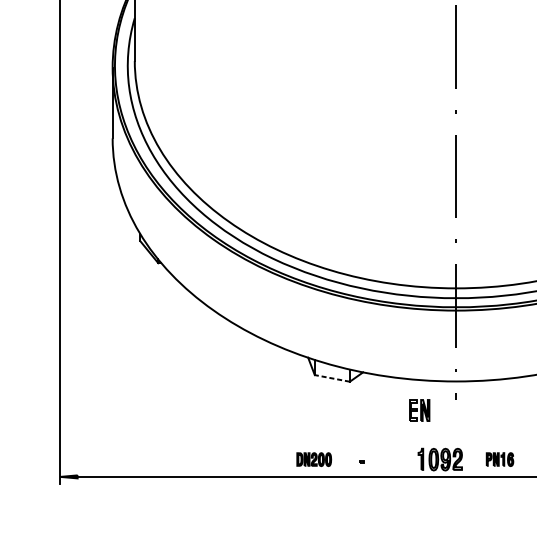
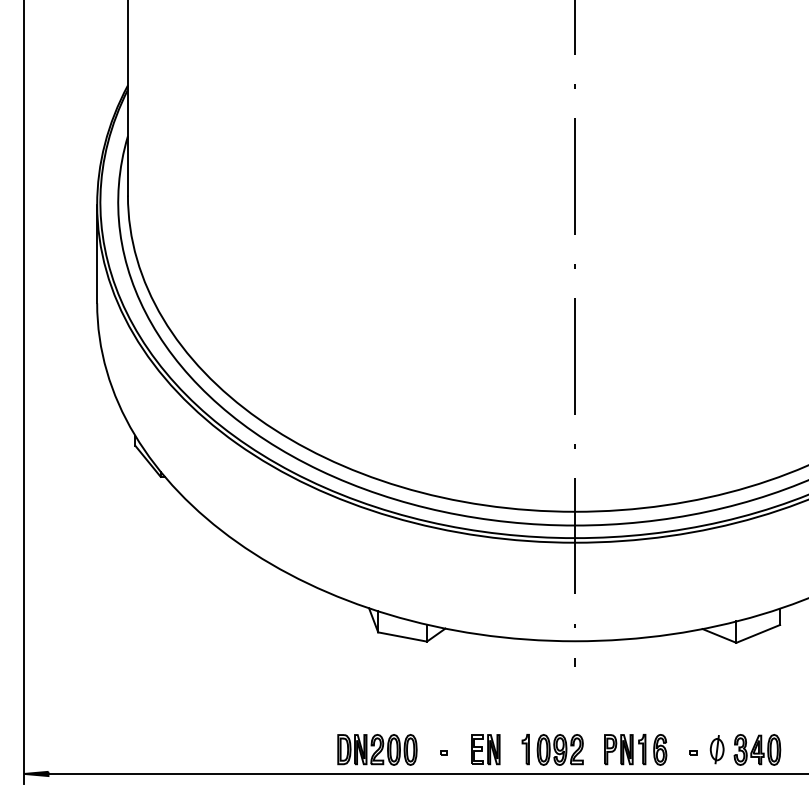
line: (332, 378) -> (402, 637), dashed -> solid
part: (419, 410) -> (485, 749), moved
part: (314, 459) -> (377, 749), size x1.67
part: (499, 459) -> (635, 749), size x1.67

